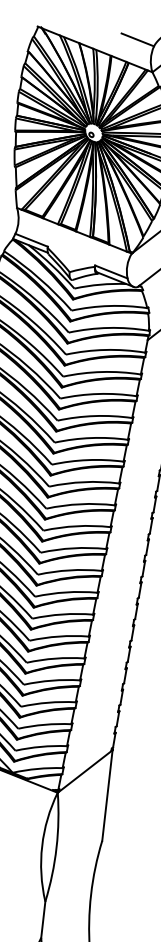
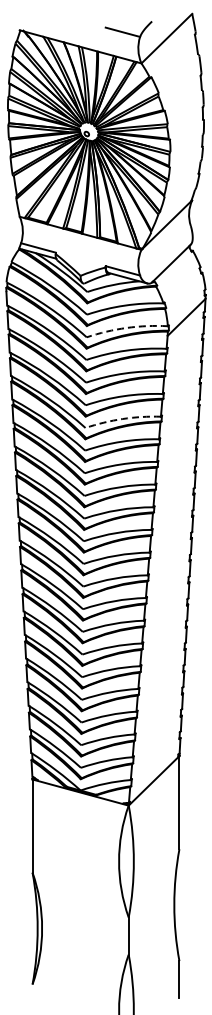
arc: (108, 327) -> (126, 327), solid -> dashed
arc: (94, 416) -> (122, 419), solid -> dashed

